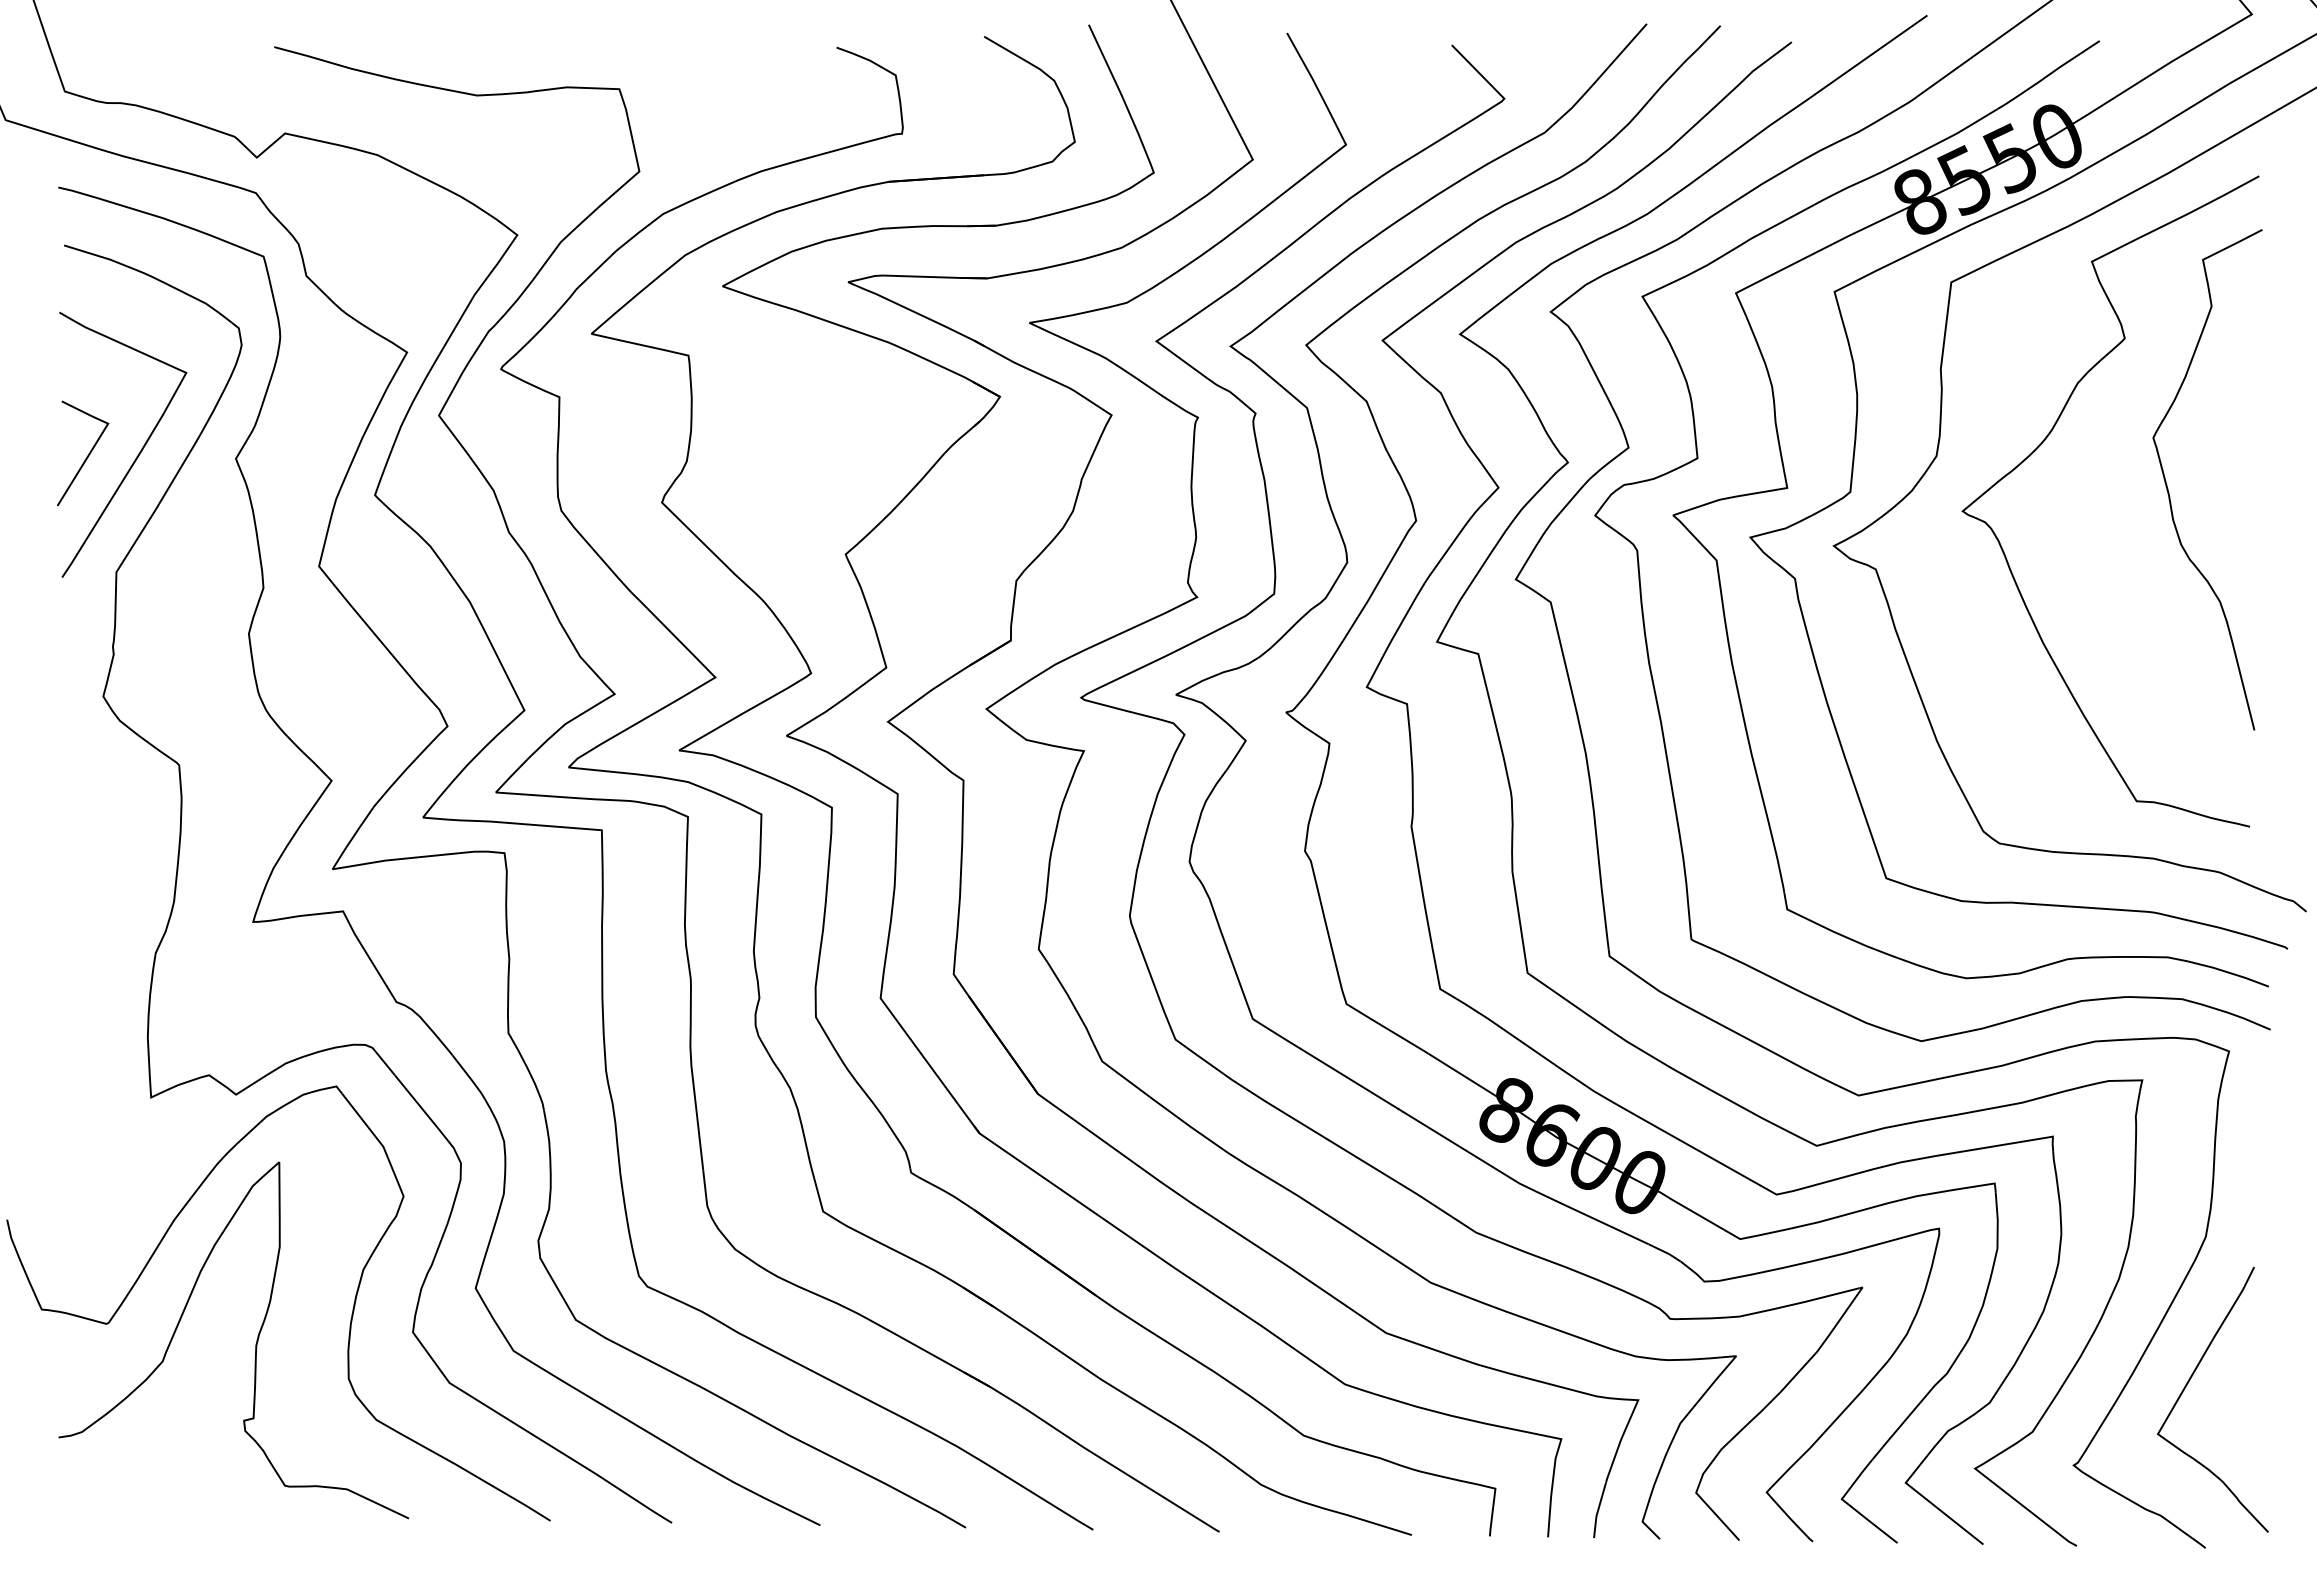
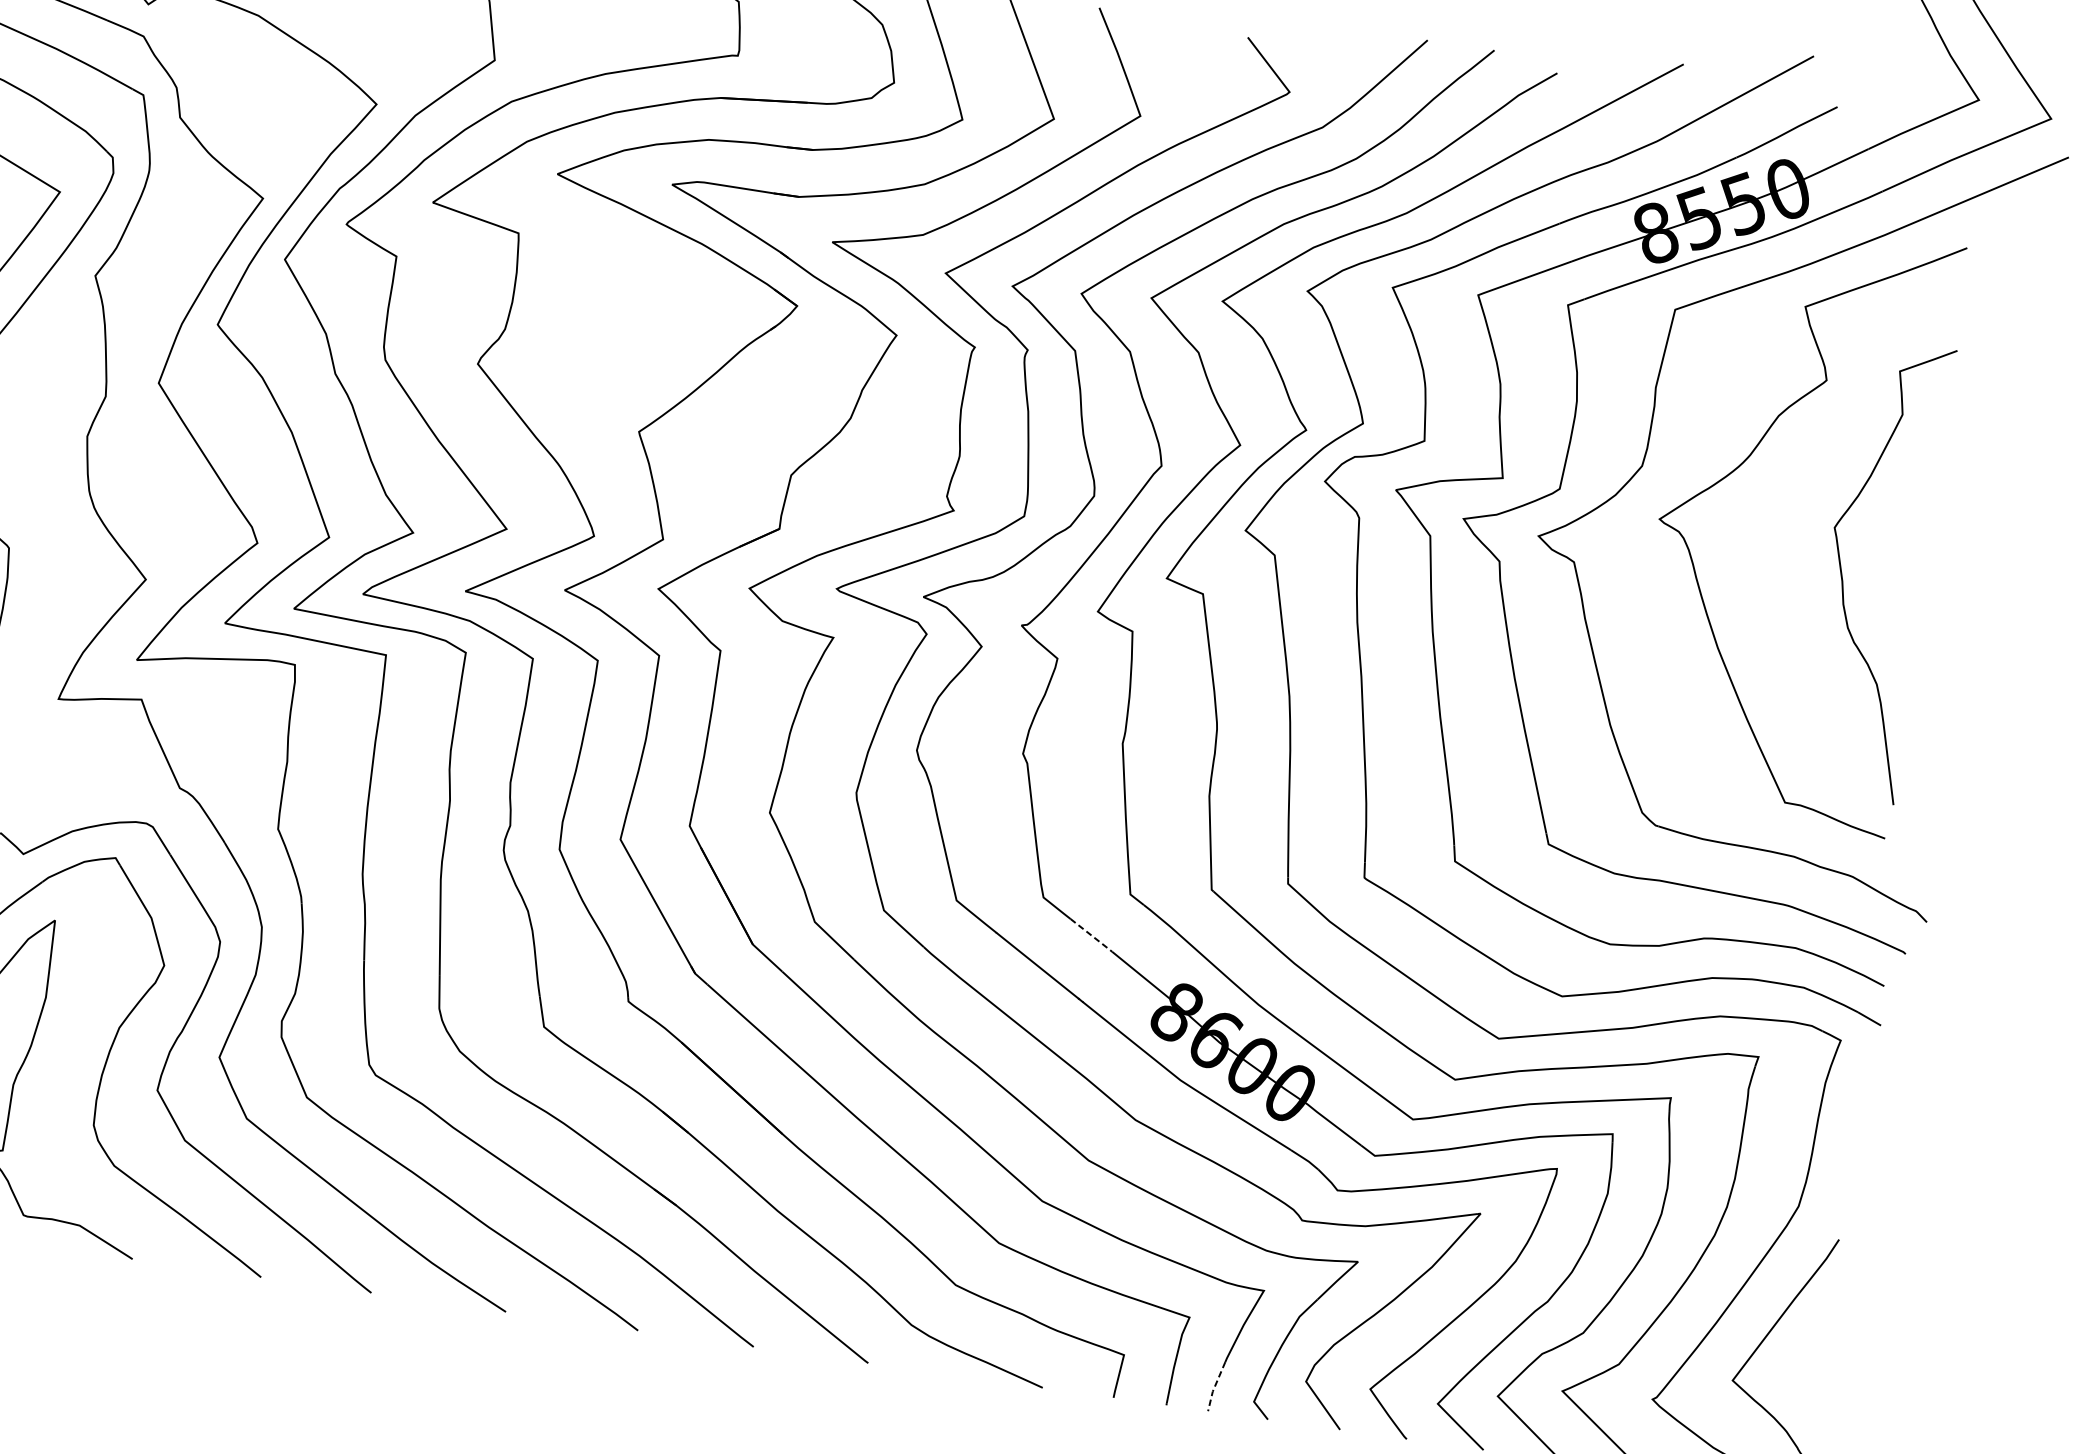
curve: (2168, 488) -> (1842, 575), moved
line: (1403, 1038) -> (1091, 935), solid -> dashed
line: (1598, 1510) -> (1215, 1386), solid -> dashed

